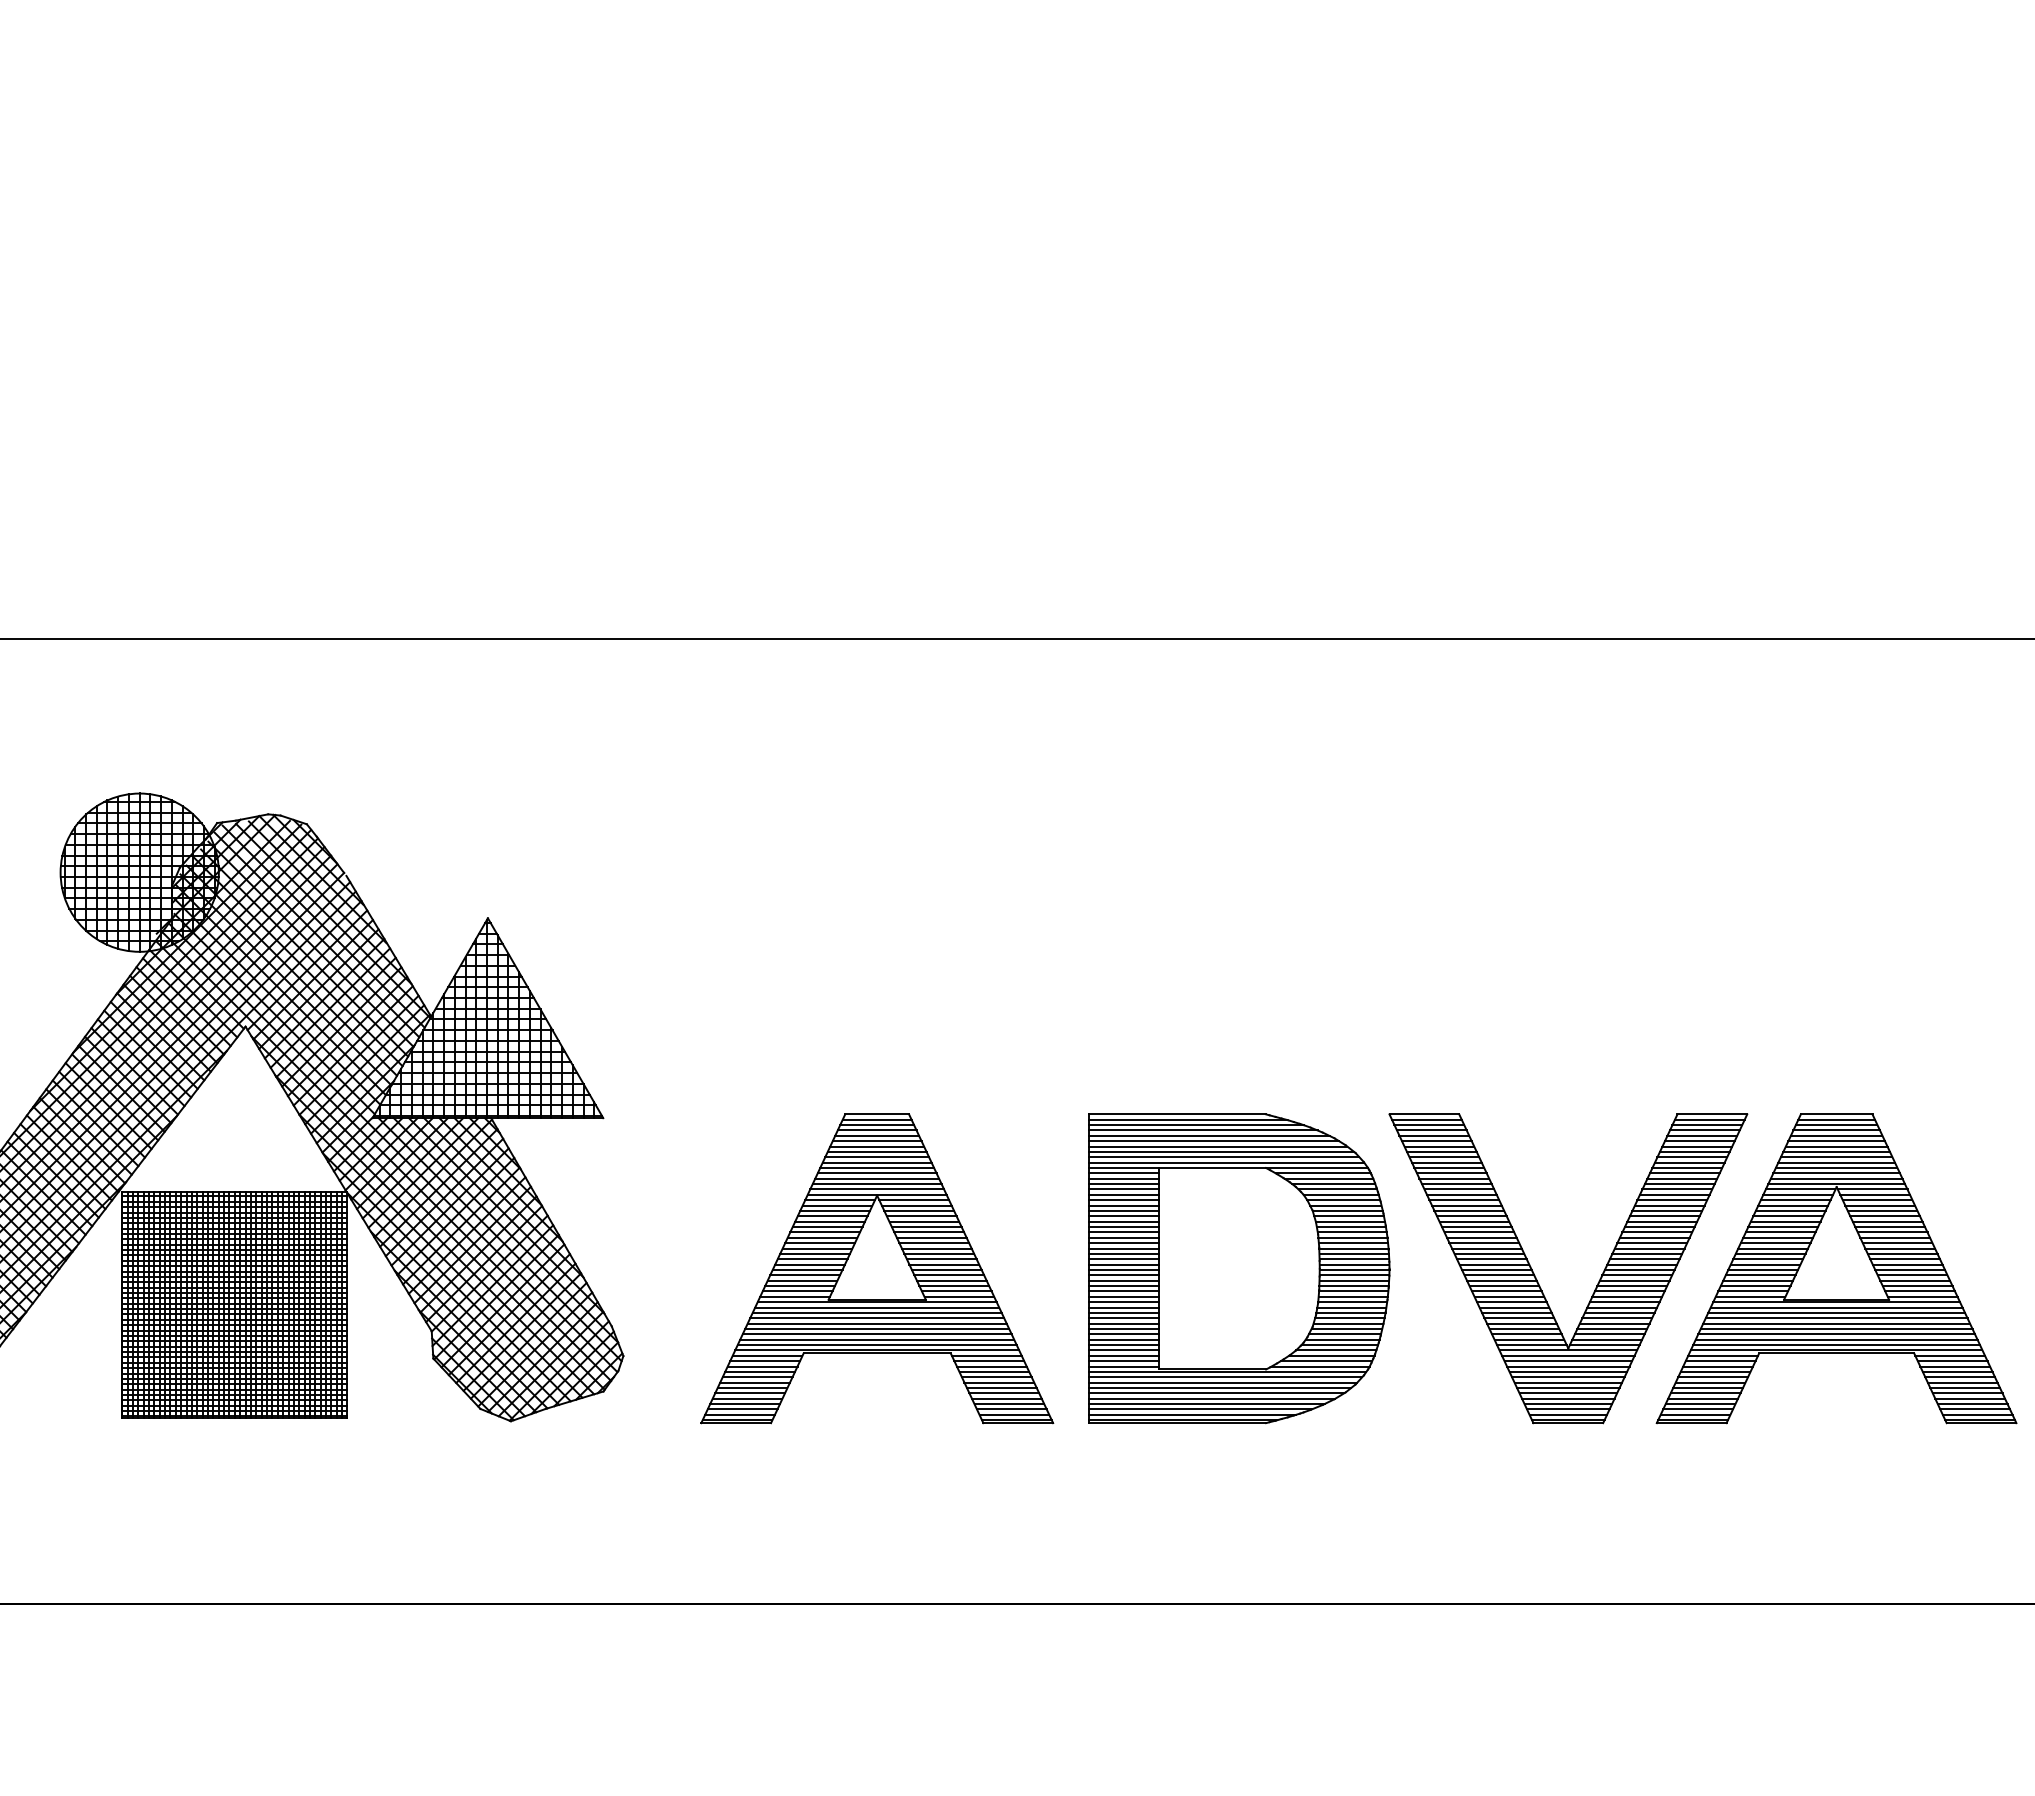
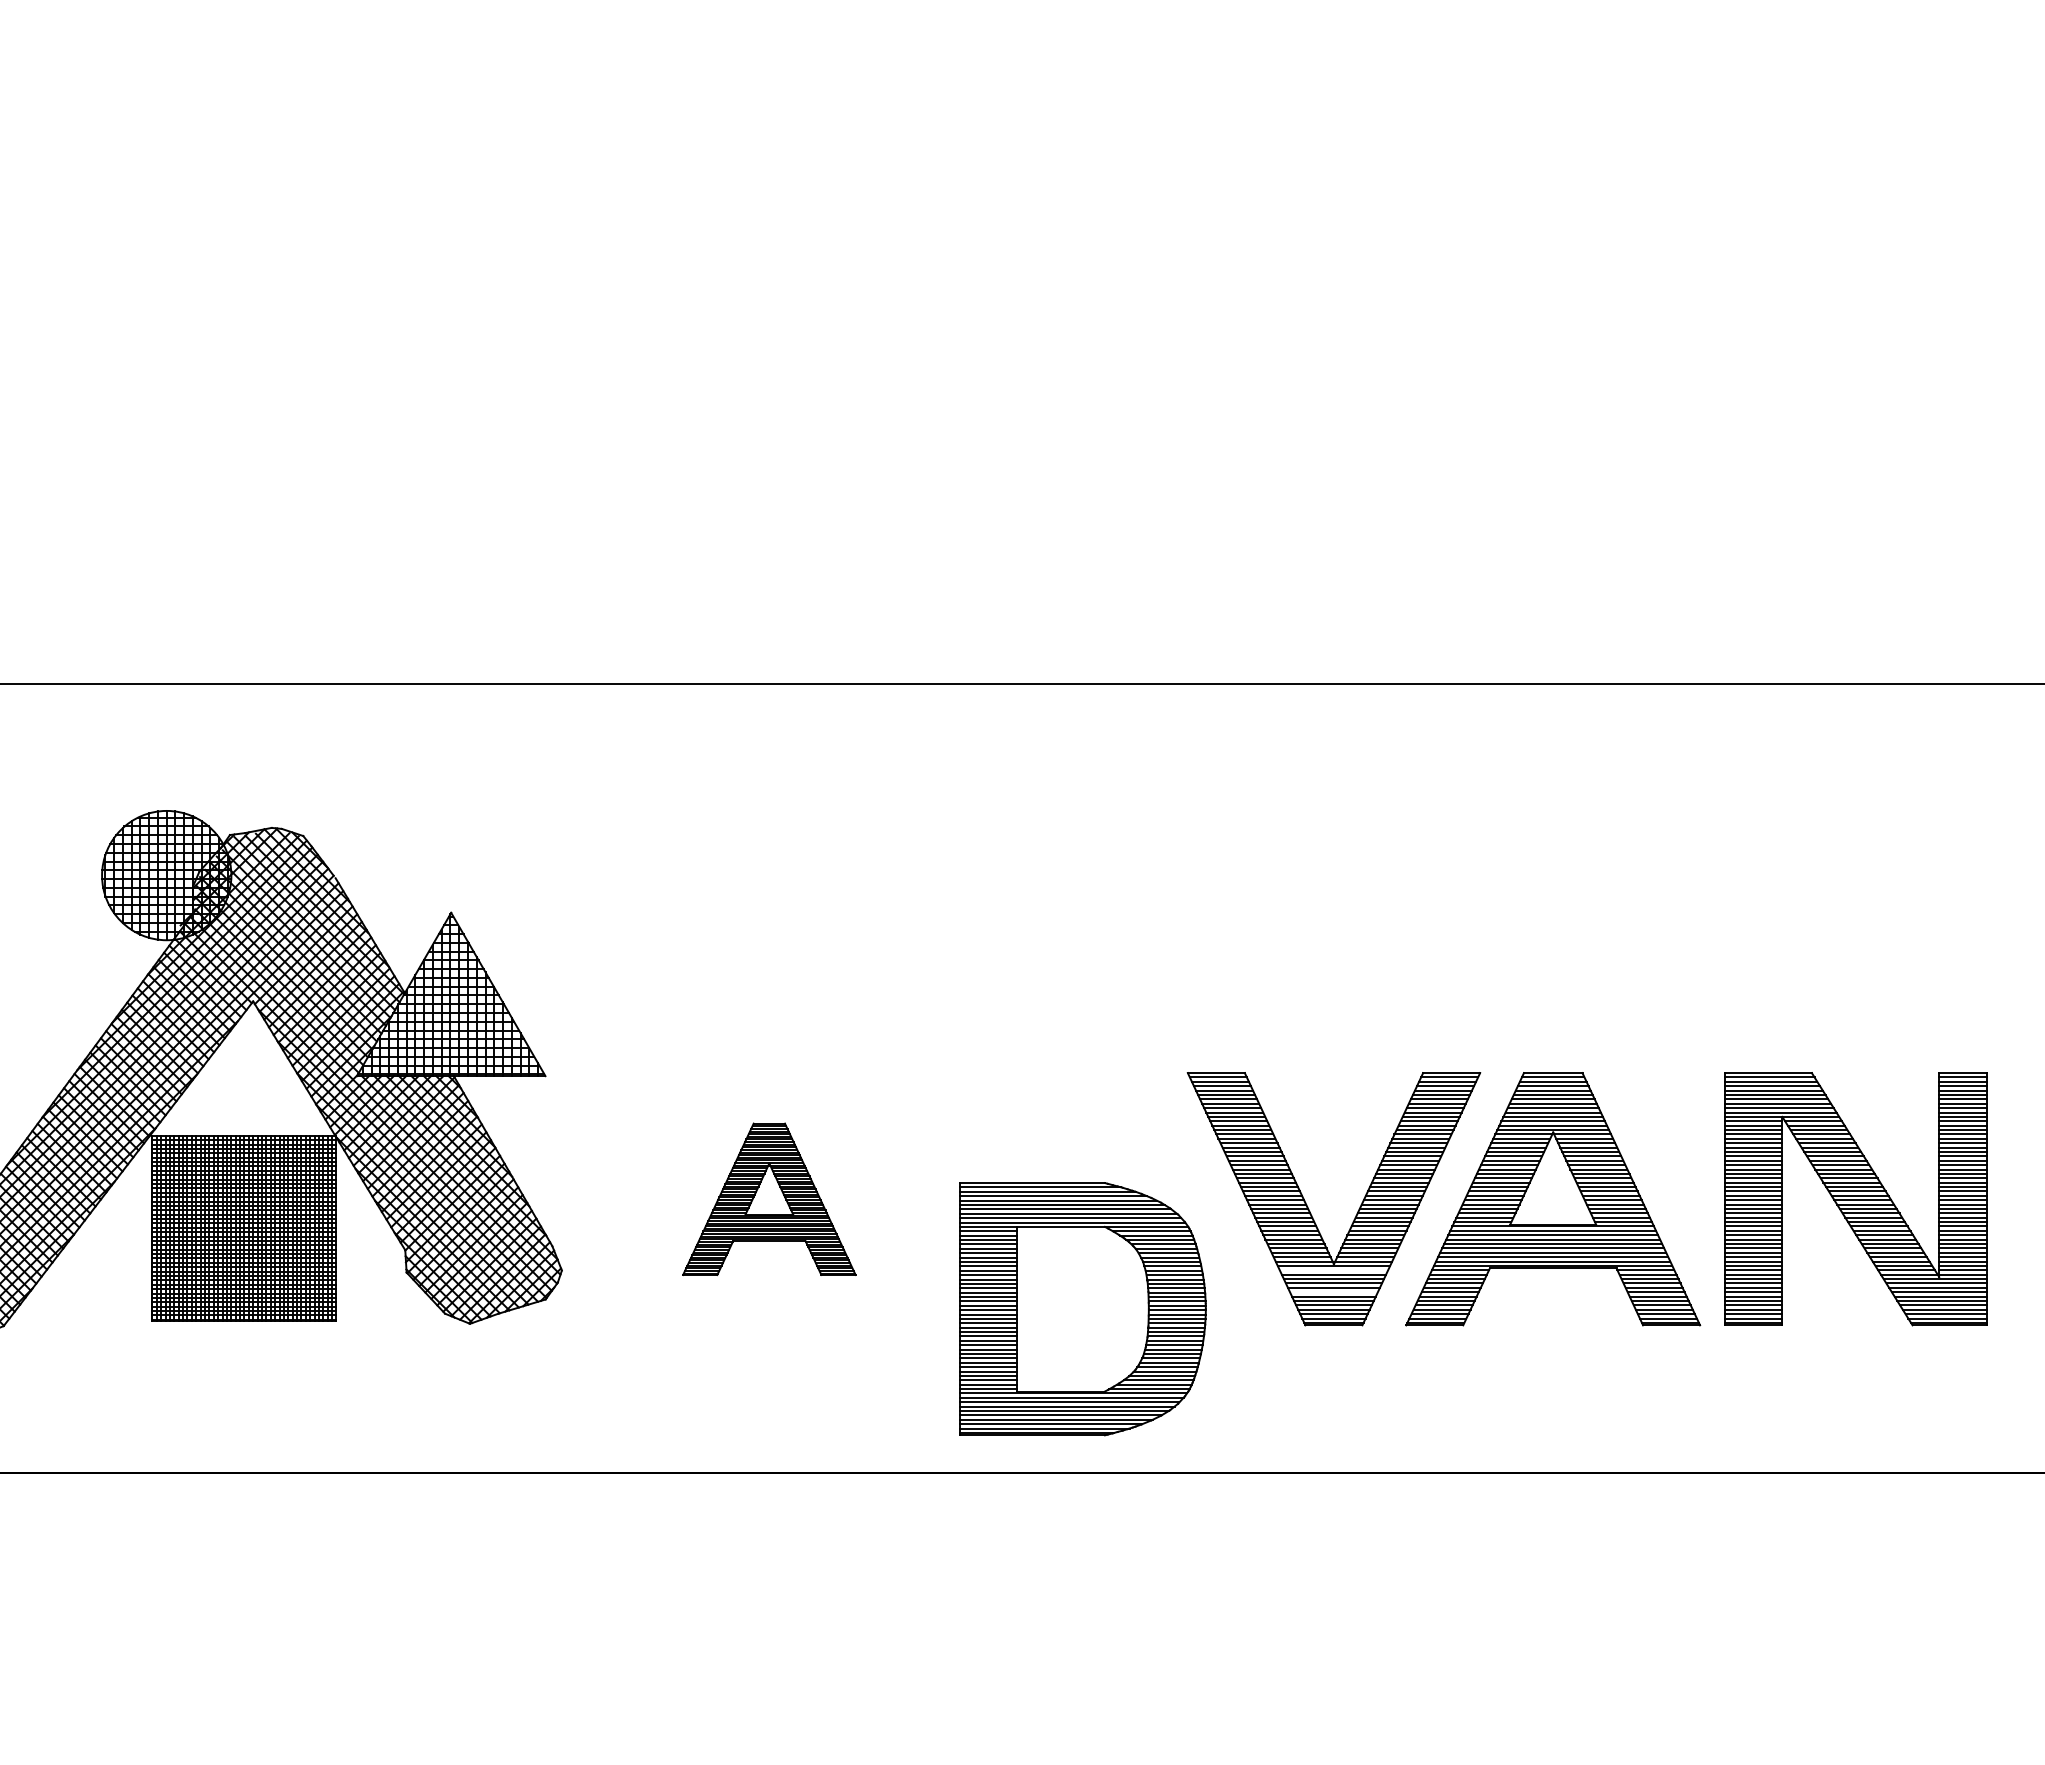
part: (877, 1269) -> (769, 1199), size x0.6
part: (1238, 1269) -> (1082, 1309), moved
line: (1567, 1356) -> (1333, 1270), removed
line: (1567, 1382) -> (1333, 1292), removed

